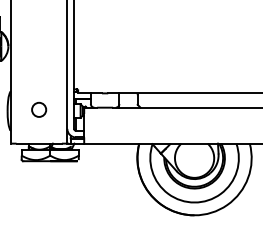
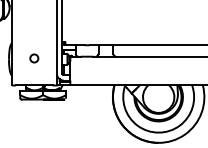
circle: (39, 109) -> (34, 58), size x0.71

